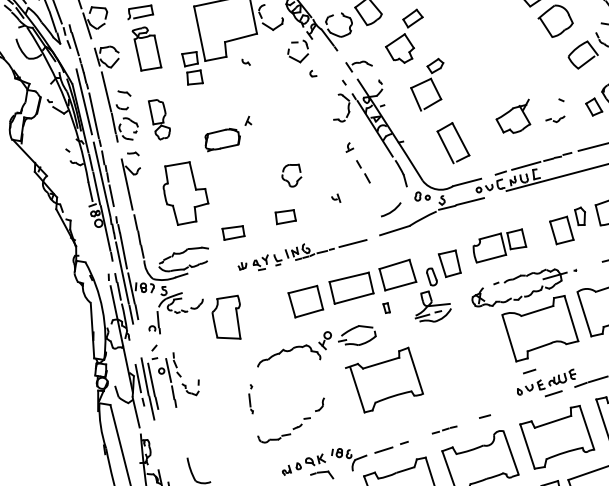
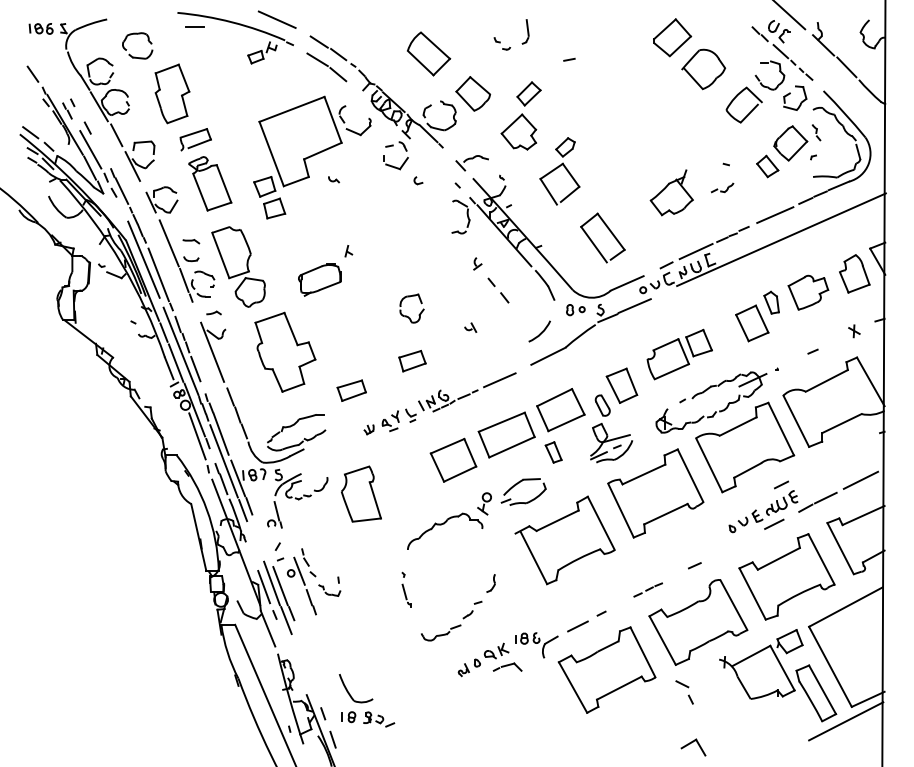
part: (158, 119) -> (238, 266), size x1.67
line: (104, 249) -> (197, 436), added
part: (386, 308) -> (553, 452), size x1.67
part: (462, 353) -> (655, 493), added
line: (529, 371) -> (781, 484), moved

